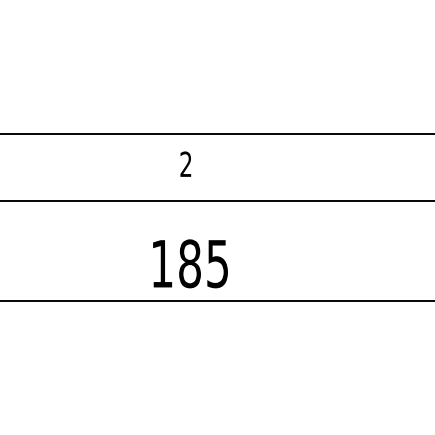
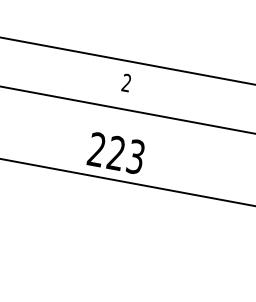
text: (189, 263) -> (116, 153), 185 -> 223

